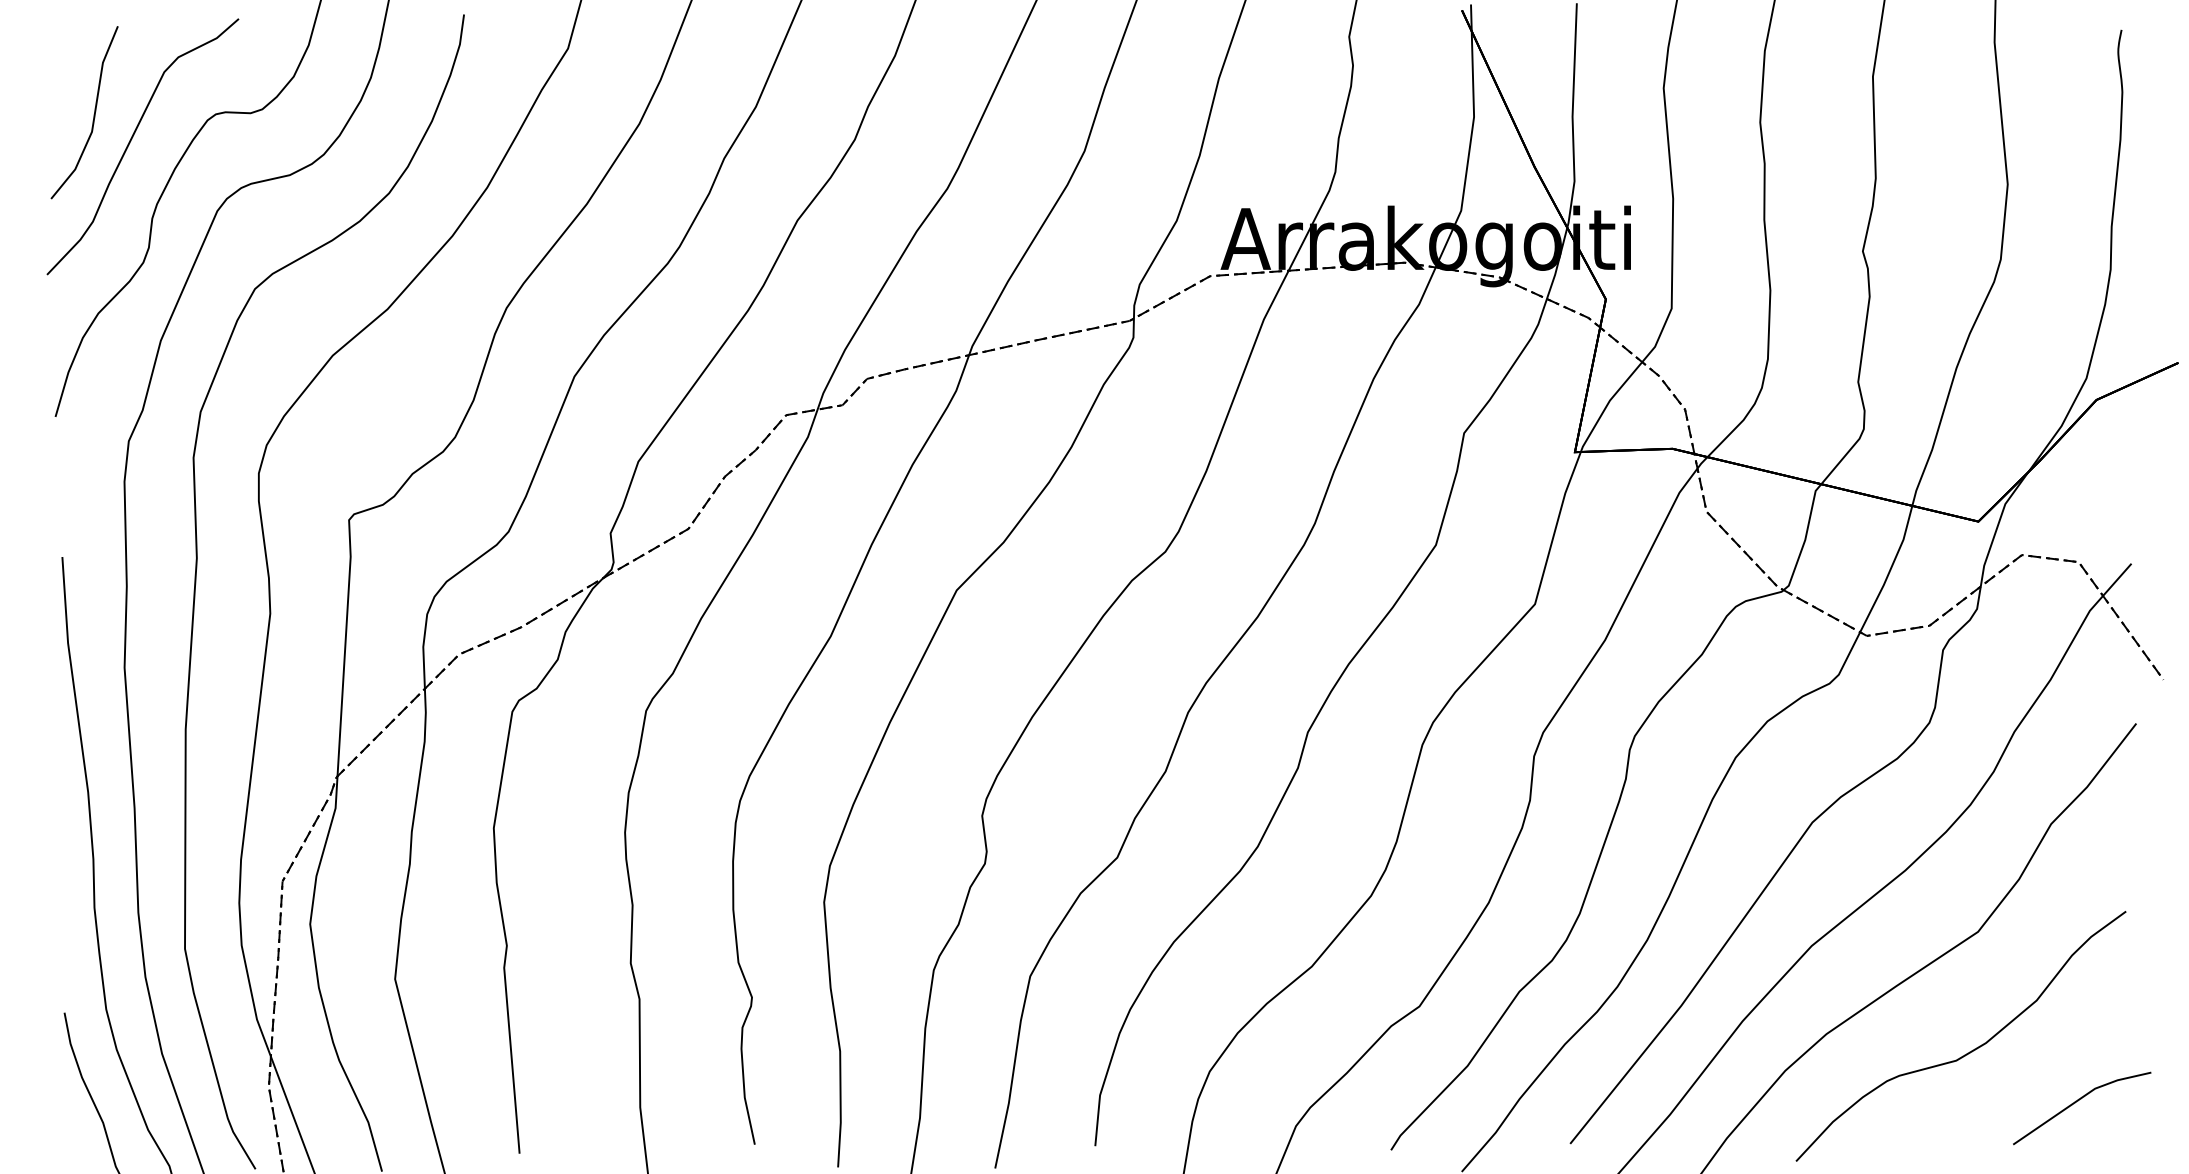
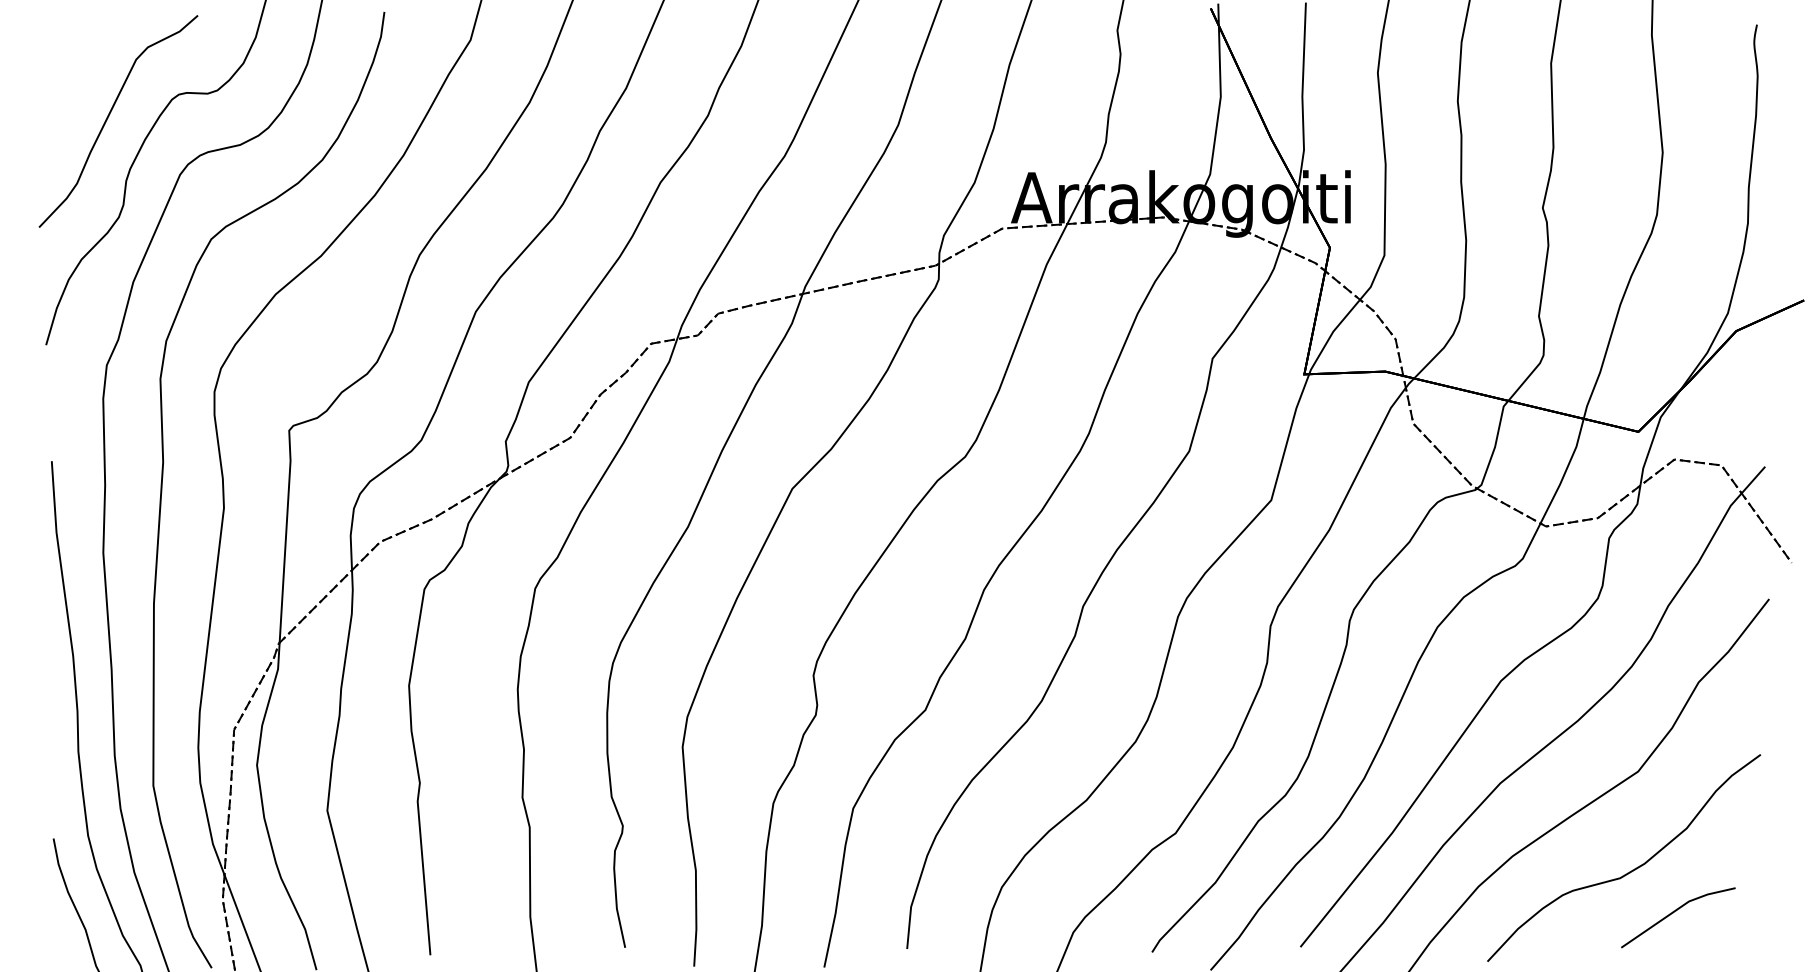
line: (93, 113) -> (77, 93), removed
line: (2079, 1100) -> (1676, 911), moved

